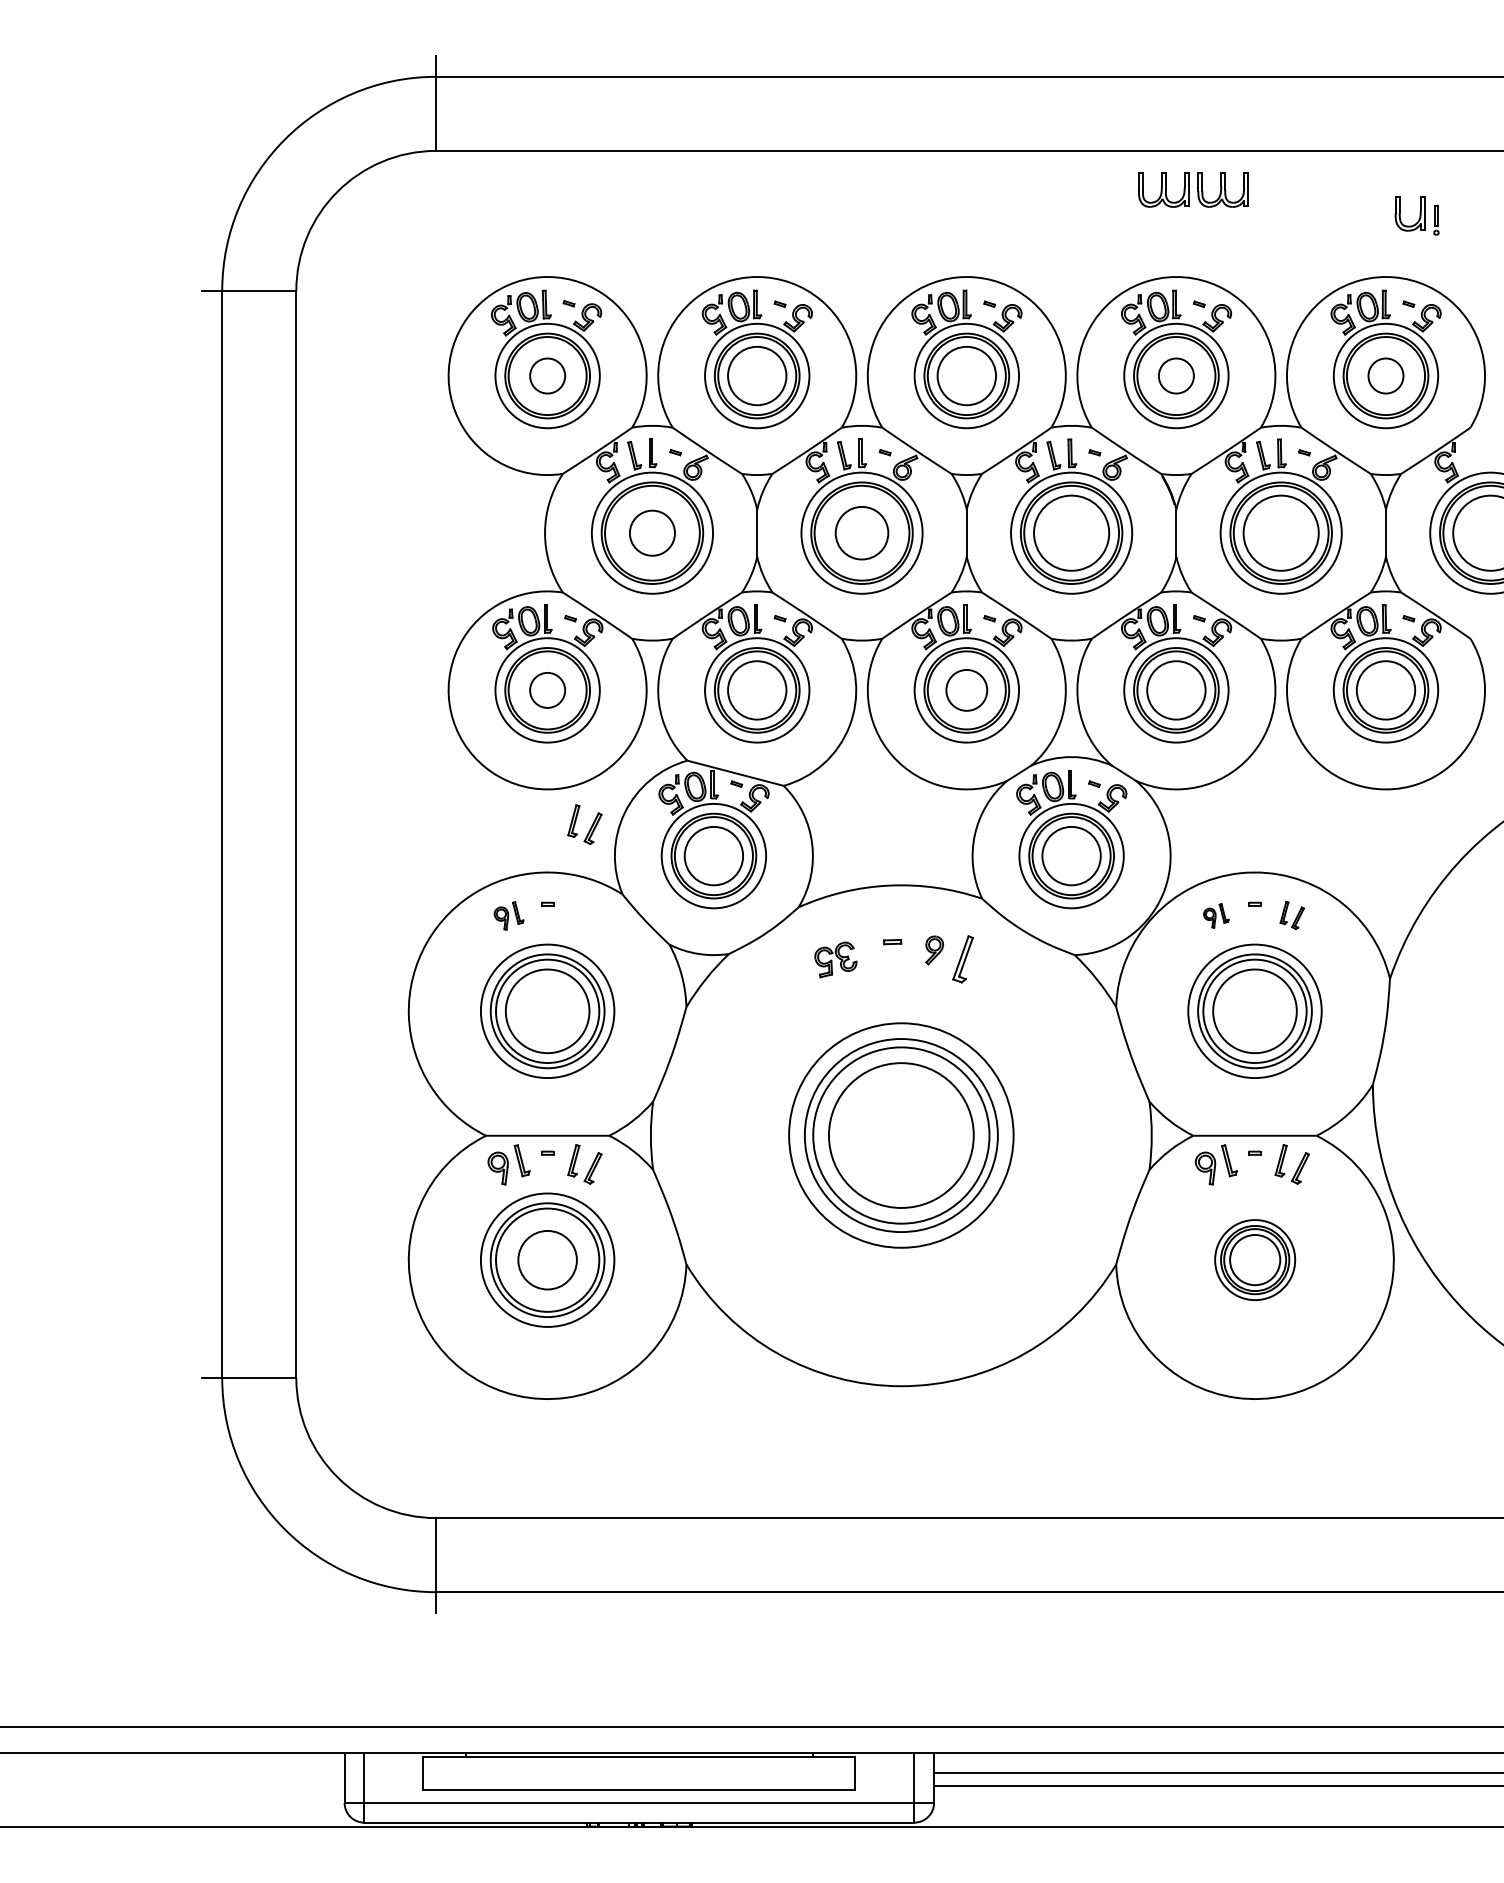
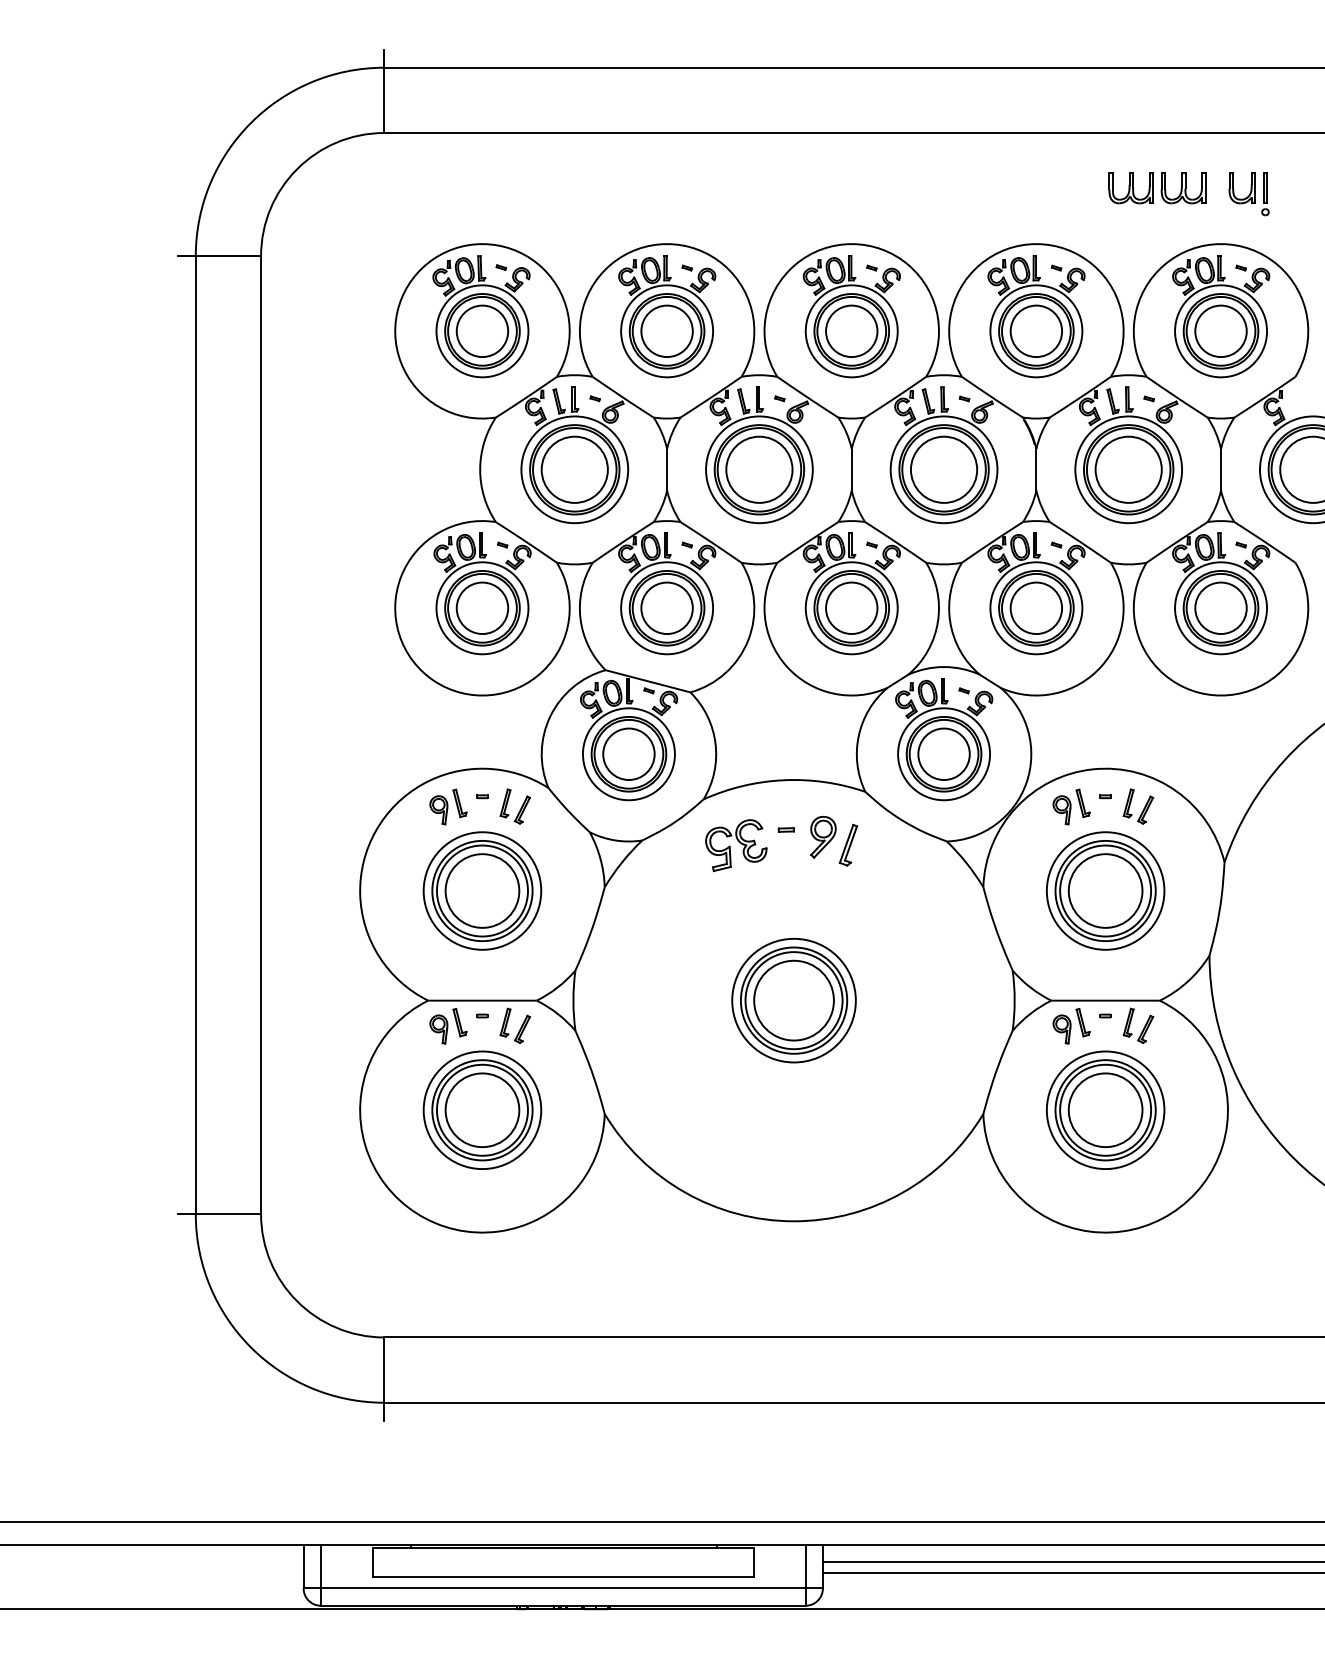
part: (1193, 190) -> (1157, 188), moved
part: (1436, 220) -> (1265, 194), size x1.67
circle: (547, 376) -> (482, 331), size x1.67
circle: (1176, 376) -> (1036, 331), size x1.67
circle: (1385, 376) -> (1220, 331), size x1.67
circle: (652, 532) -> (574, 469), size x1.67
circle: (862, 532) -> (759, 469), size x1.43
circle: (547, 690) -> (482, 608), size x1.67
circle: (966, 690) -> (851, 608), size x1.43
part: (590, 826) -> (520, 808), moved
part: (509, 915) -> (448, 806), size x1.43
part: (1216, 915) -> (1071, 806), size x1.67
part: (1292, 915) -> (1138, 806), size x1.43
part: (934, 950) -> (823, 837), size x1.67
part: (835, 959) -> (736, 845), size x1.67
part: (900, 1135) -> (793, 1000), size x0.62
part: (1254, 1259) -> (1105, 1109), size x1.67
circle: (547, 1260) -> (482, 1110), size x1.43

